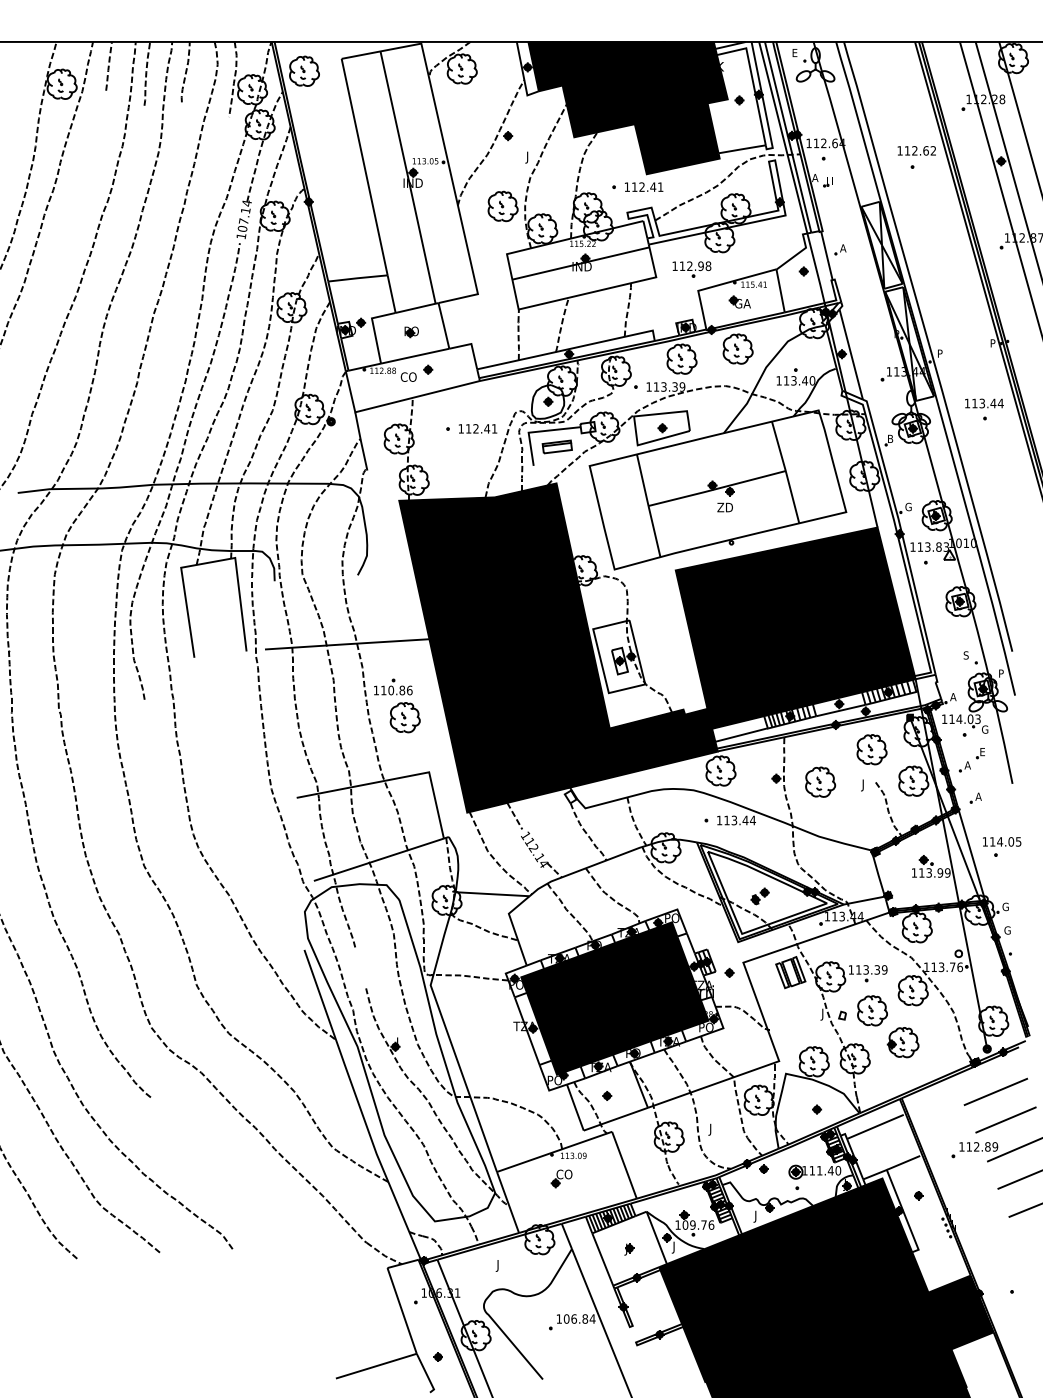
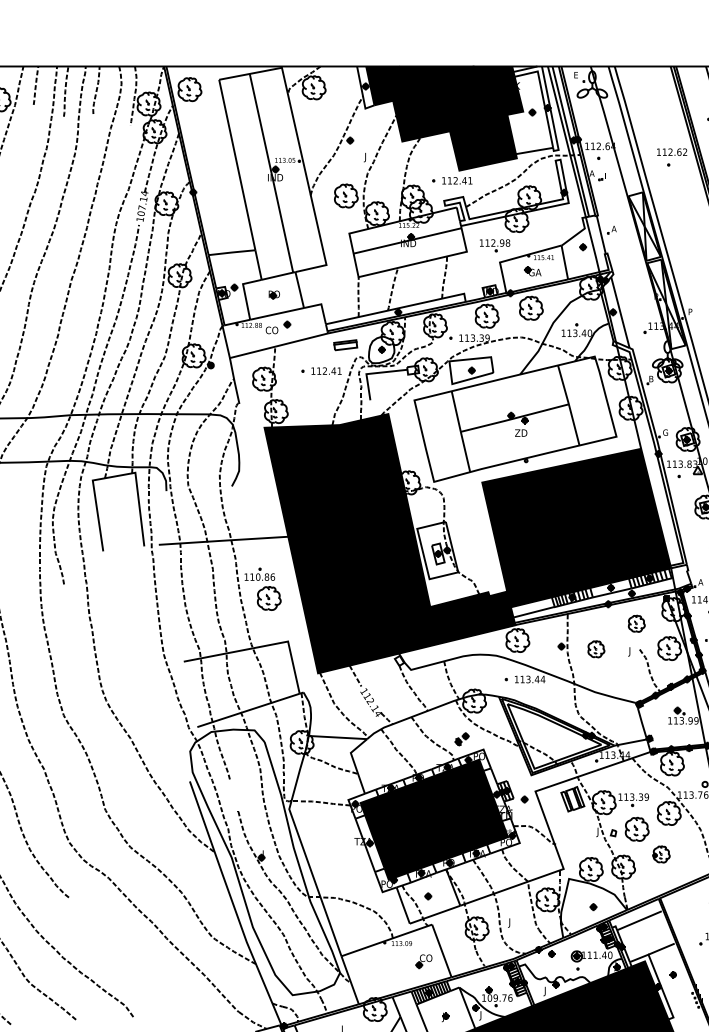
part: (556, 446) -> (345, 344), moved
part: (871, 749) -> (636, 623), size x0.7
part: (820, 781) -> (596, 648), size x0.7
part: (759, 896) -> (461, 739), moved
part: (902, 1042) -> (660, 854), size x0.7
part: (561, 1178) -> (423, 961), moved

